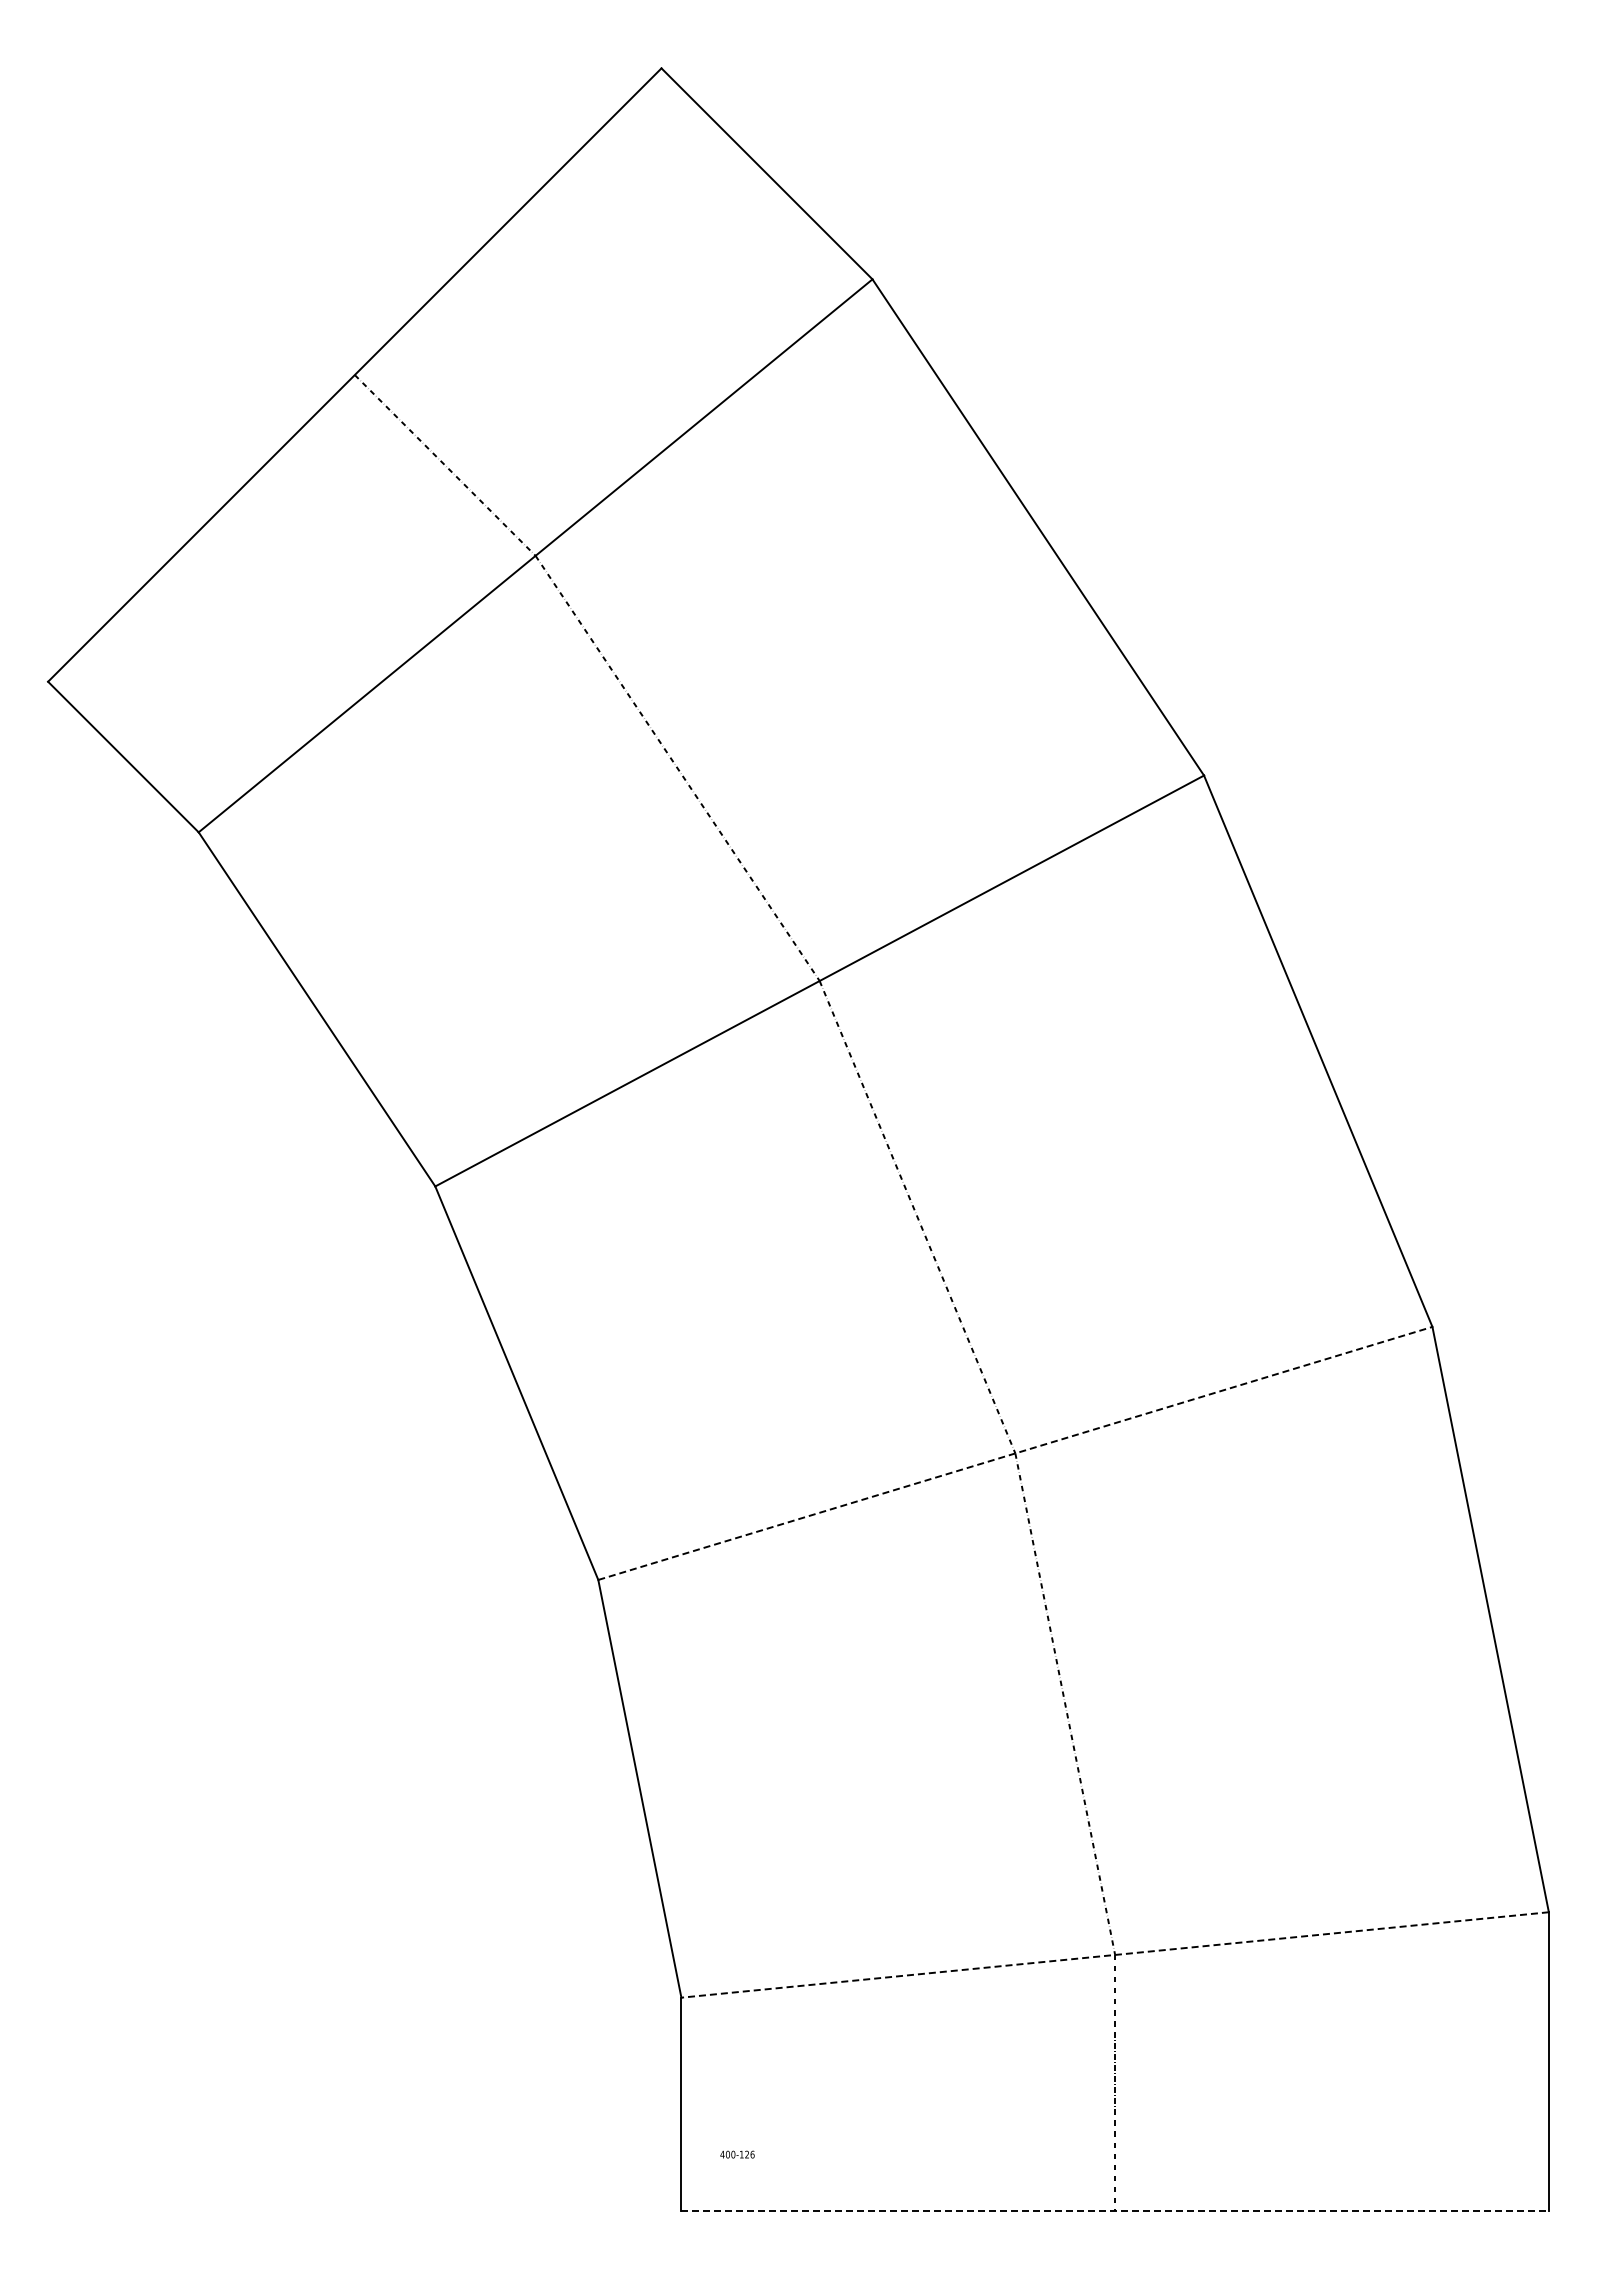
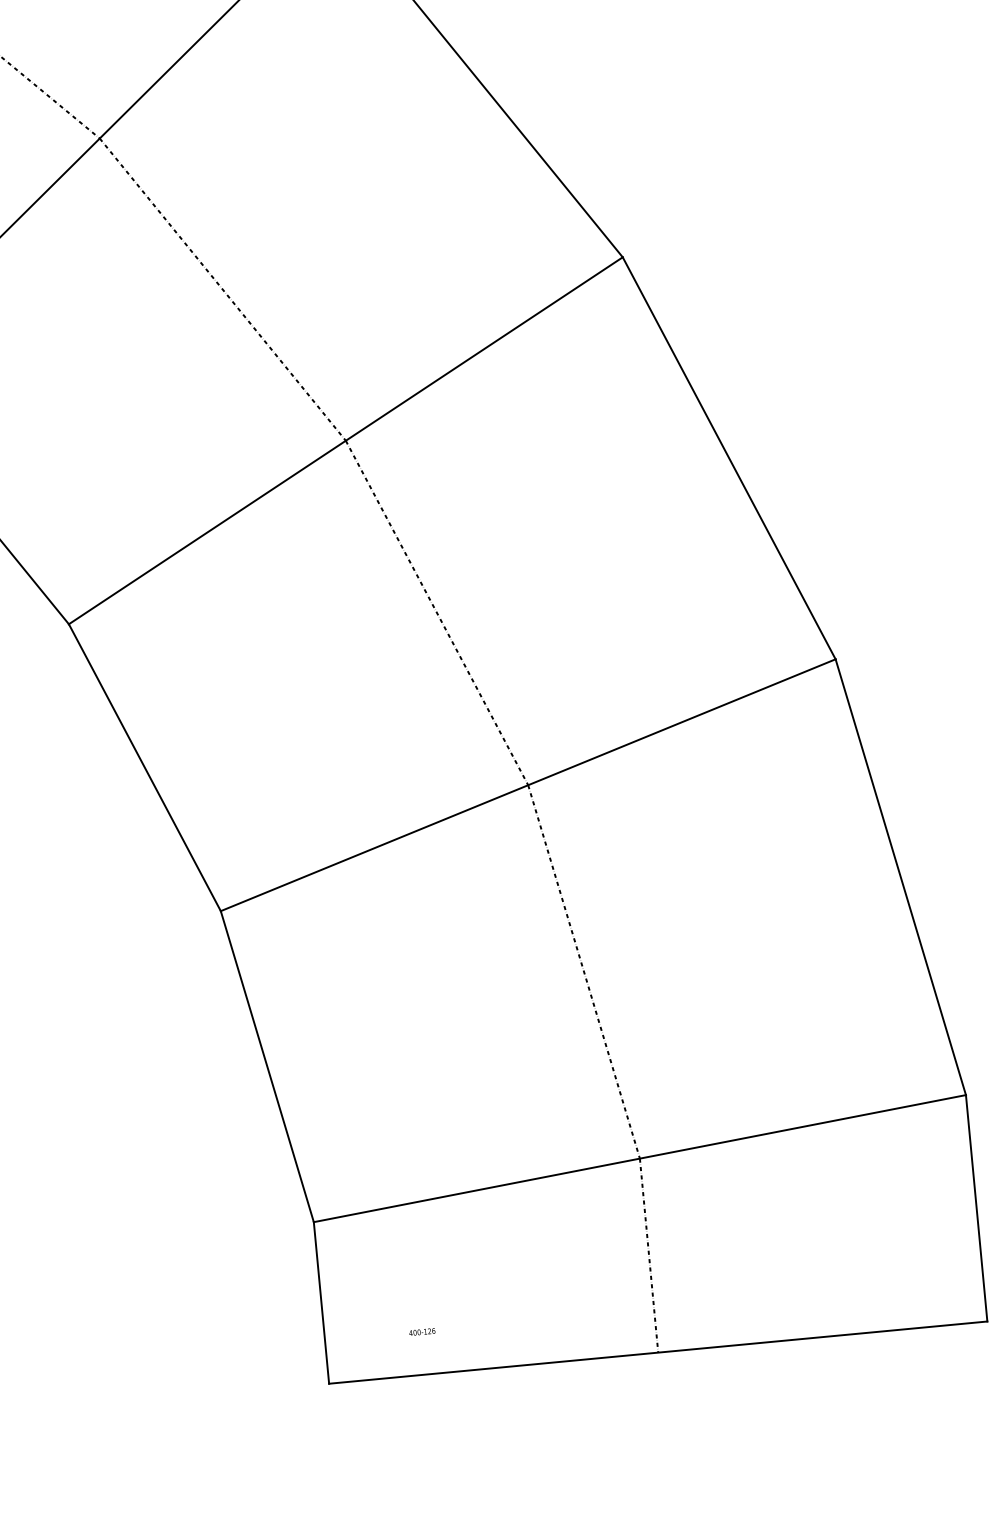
line: (1015, 1453) -> (528, 785), dashed -> solid
line: (1115, 1954) -> (640, 1158), dashed -> solid
text: (737, 2154) -> (422, 1331), moved
line: (1115, 2210) -> (658, 1352), dashed -> solid

